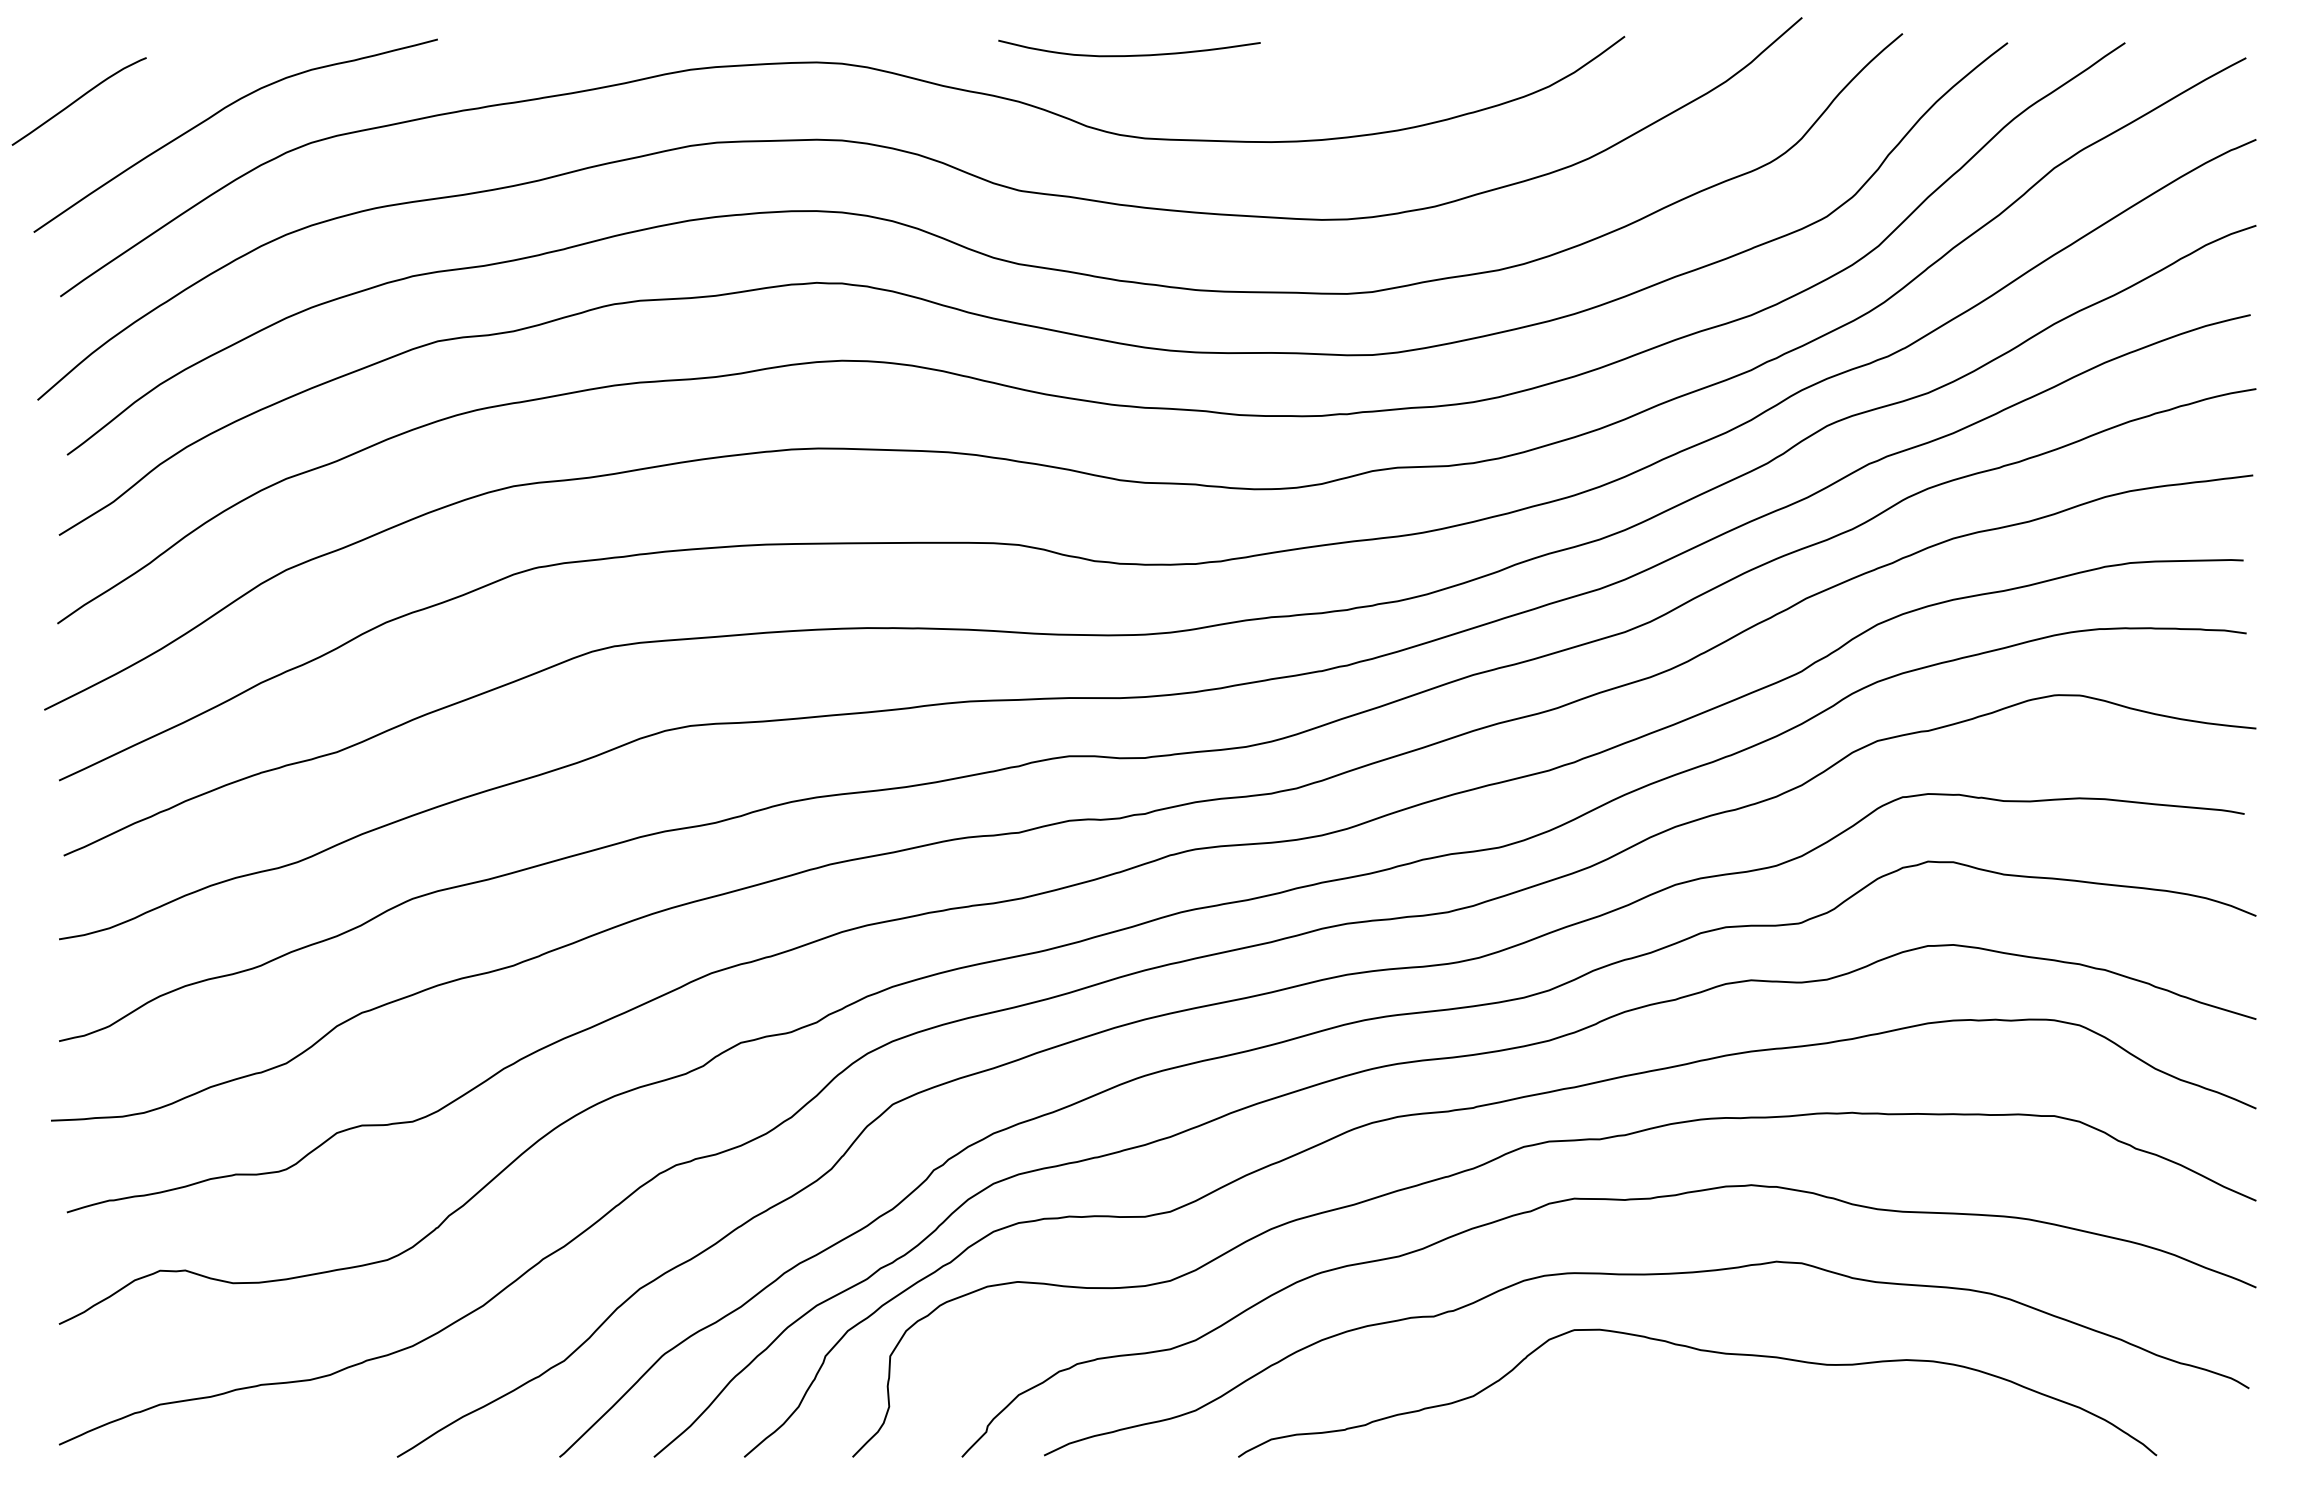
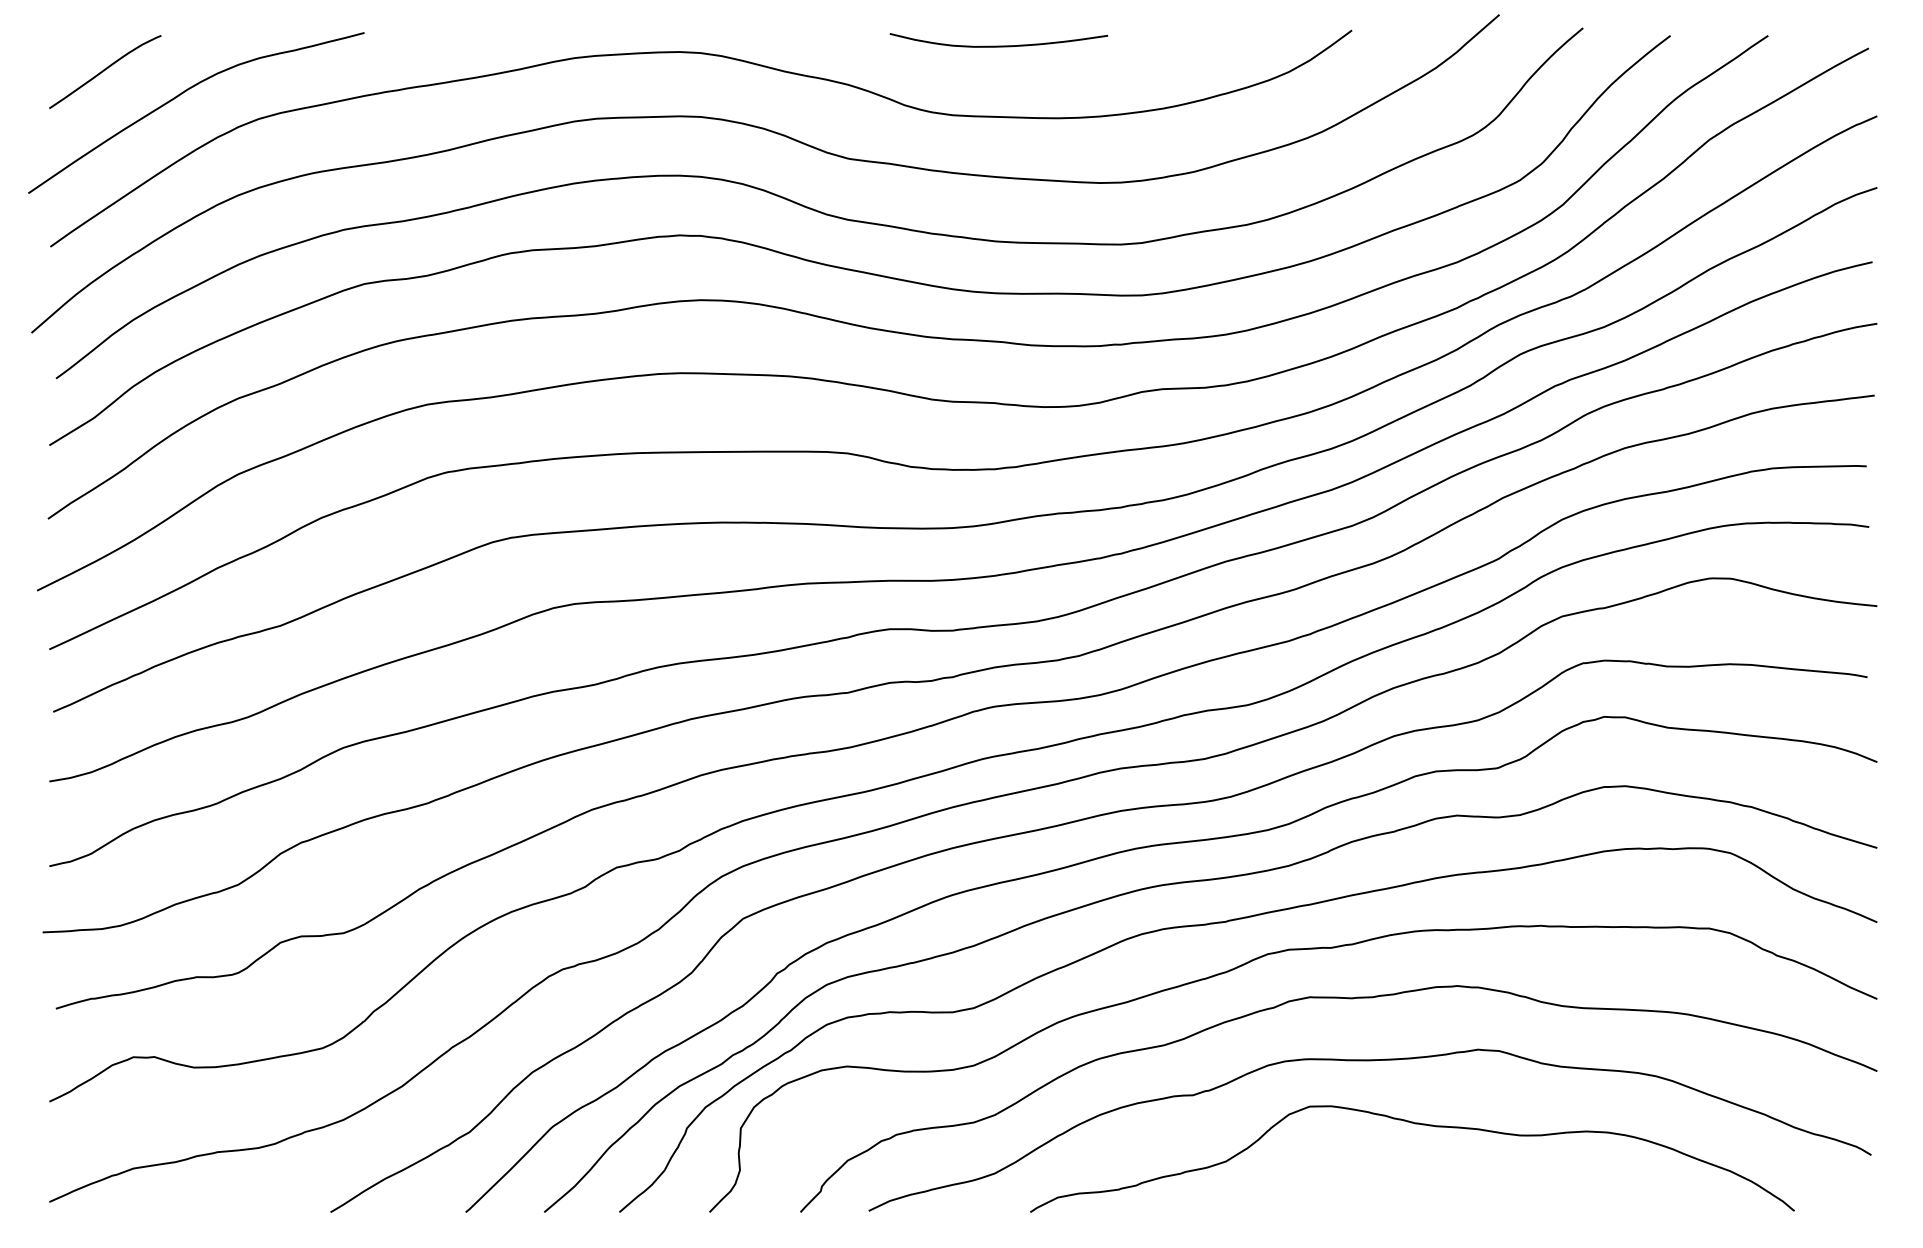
curve: (1129, 55) -> (998, 46), moved
curve: (78, 100) -> (104, 71), moved

